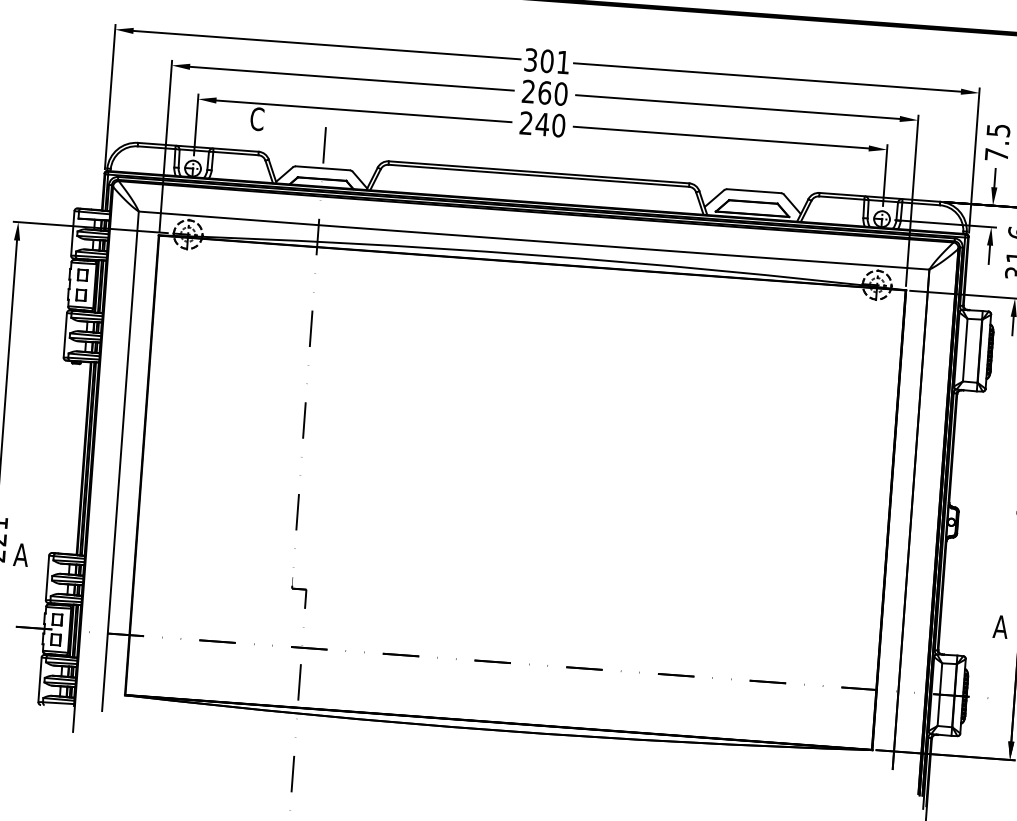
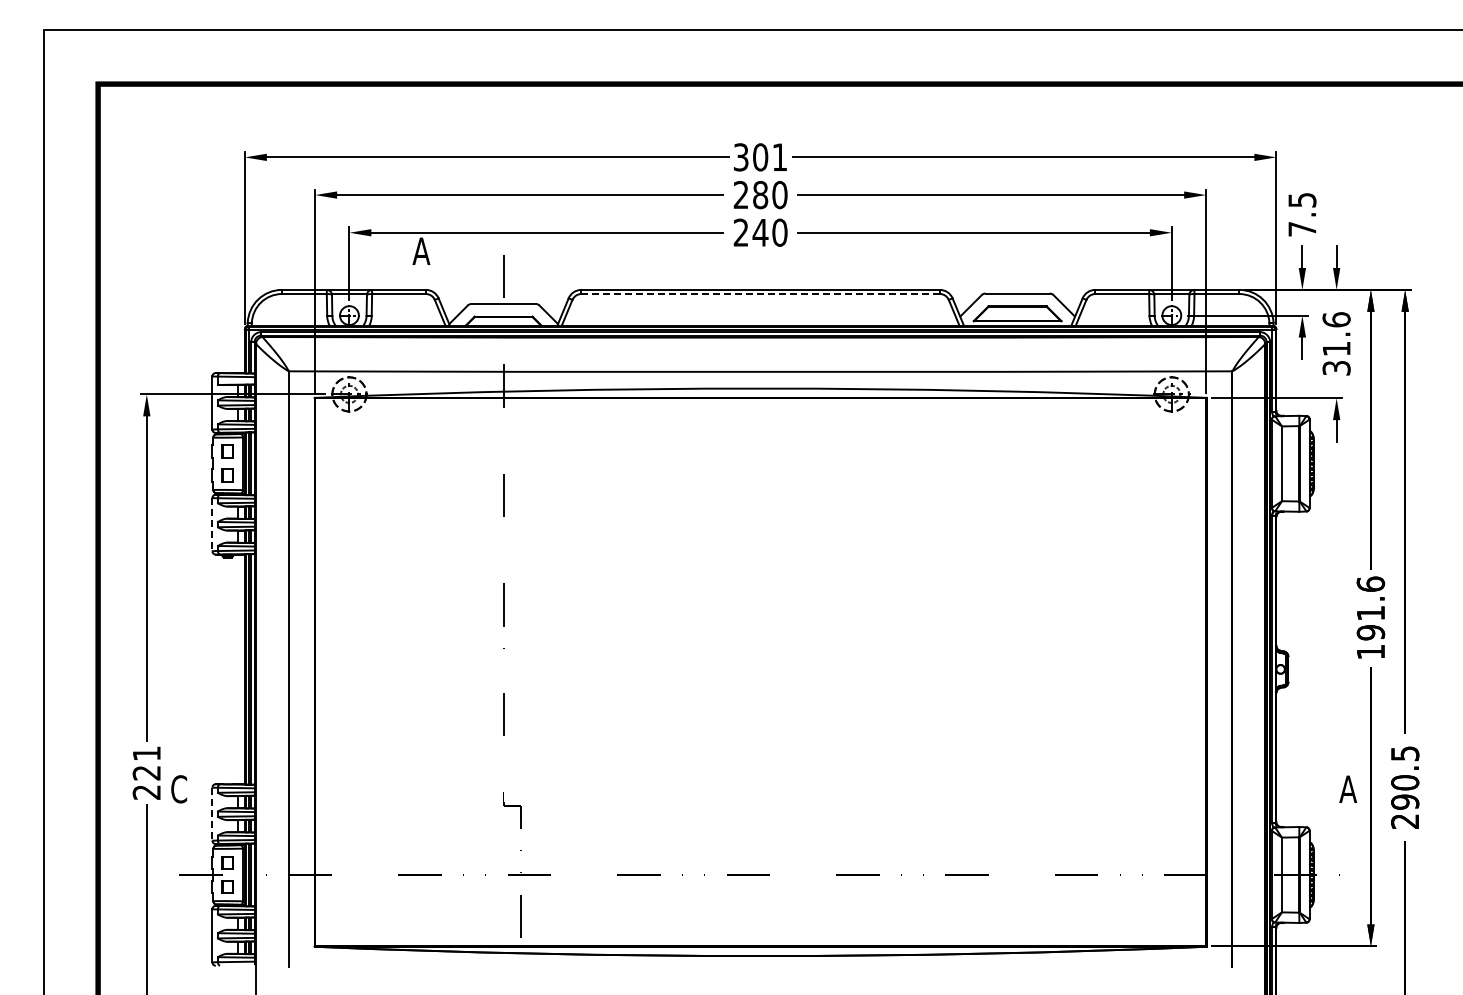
text: (544, 92) -> (760, 194), 260 -> 280
text: (257, 119) -> (421, 251), C -> A
line: (539, 176) -> (761, 294), solid -> dashed
line: (65, 335) -> (212, 524), solid -> dashed
text: (20, 555) -> (178, 789), A -> C
line: (47, 578) -> (212, 814), solid -> dashed

